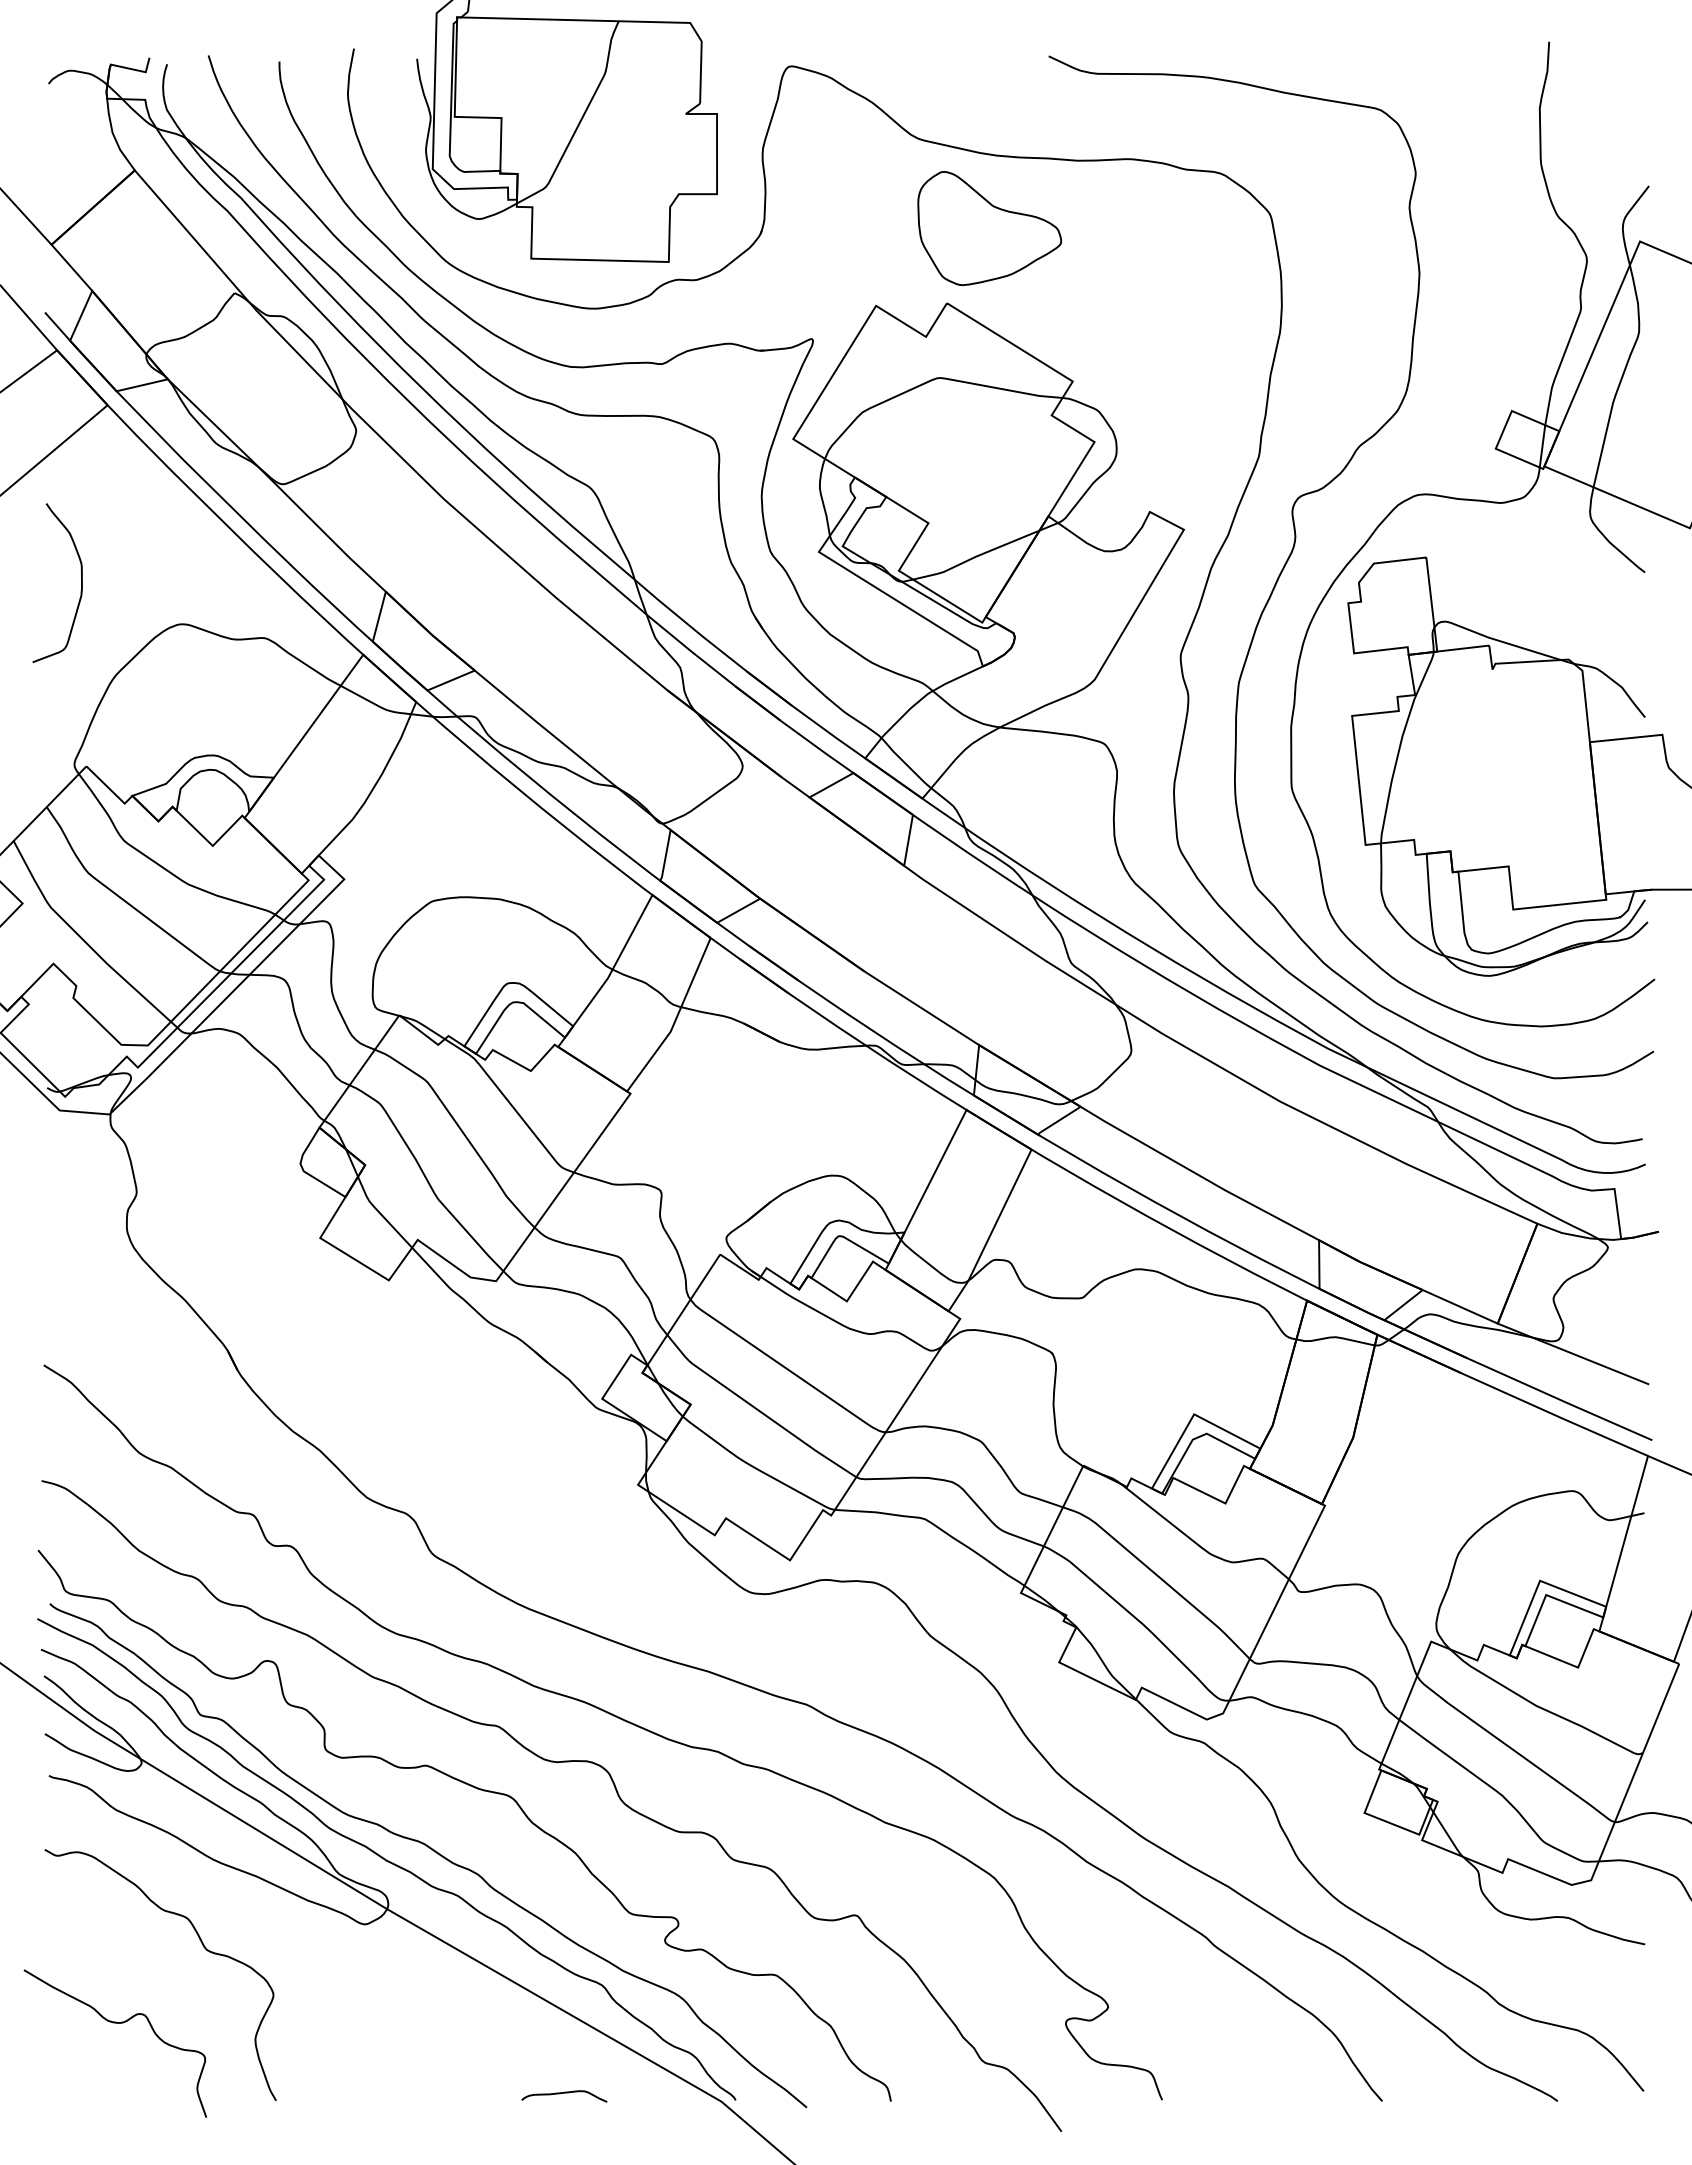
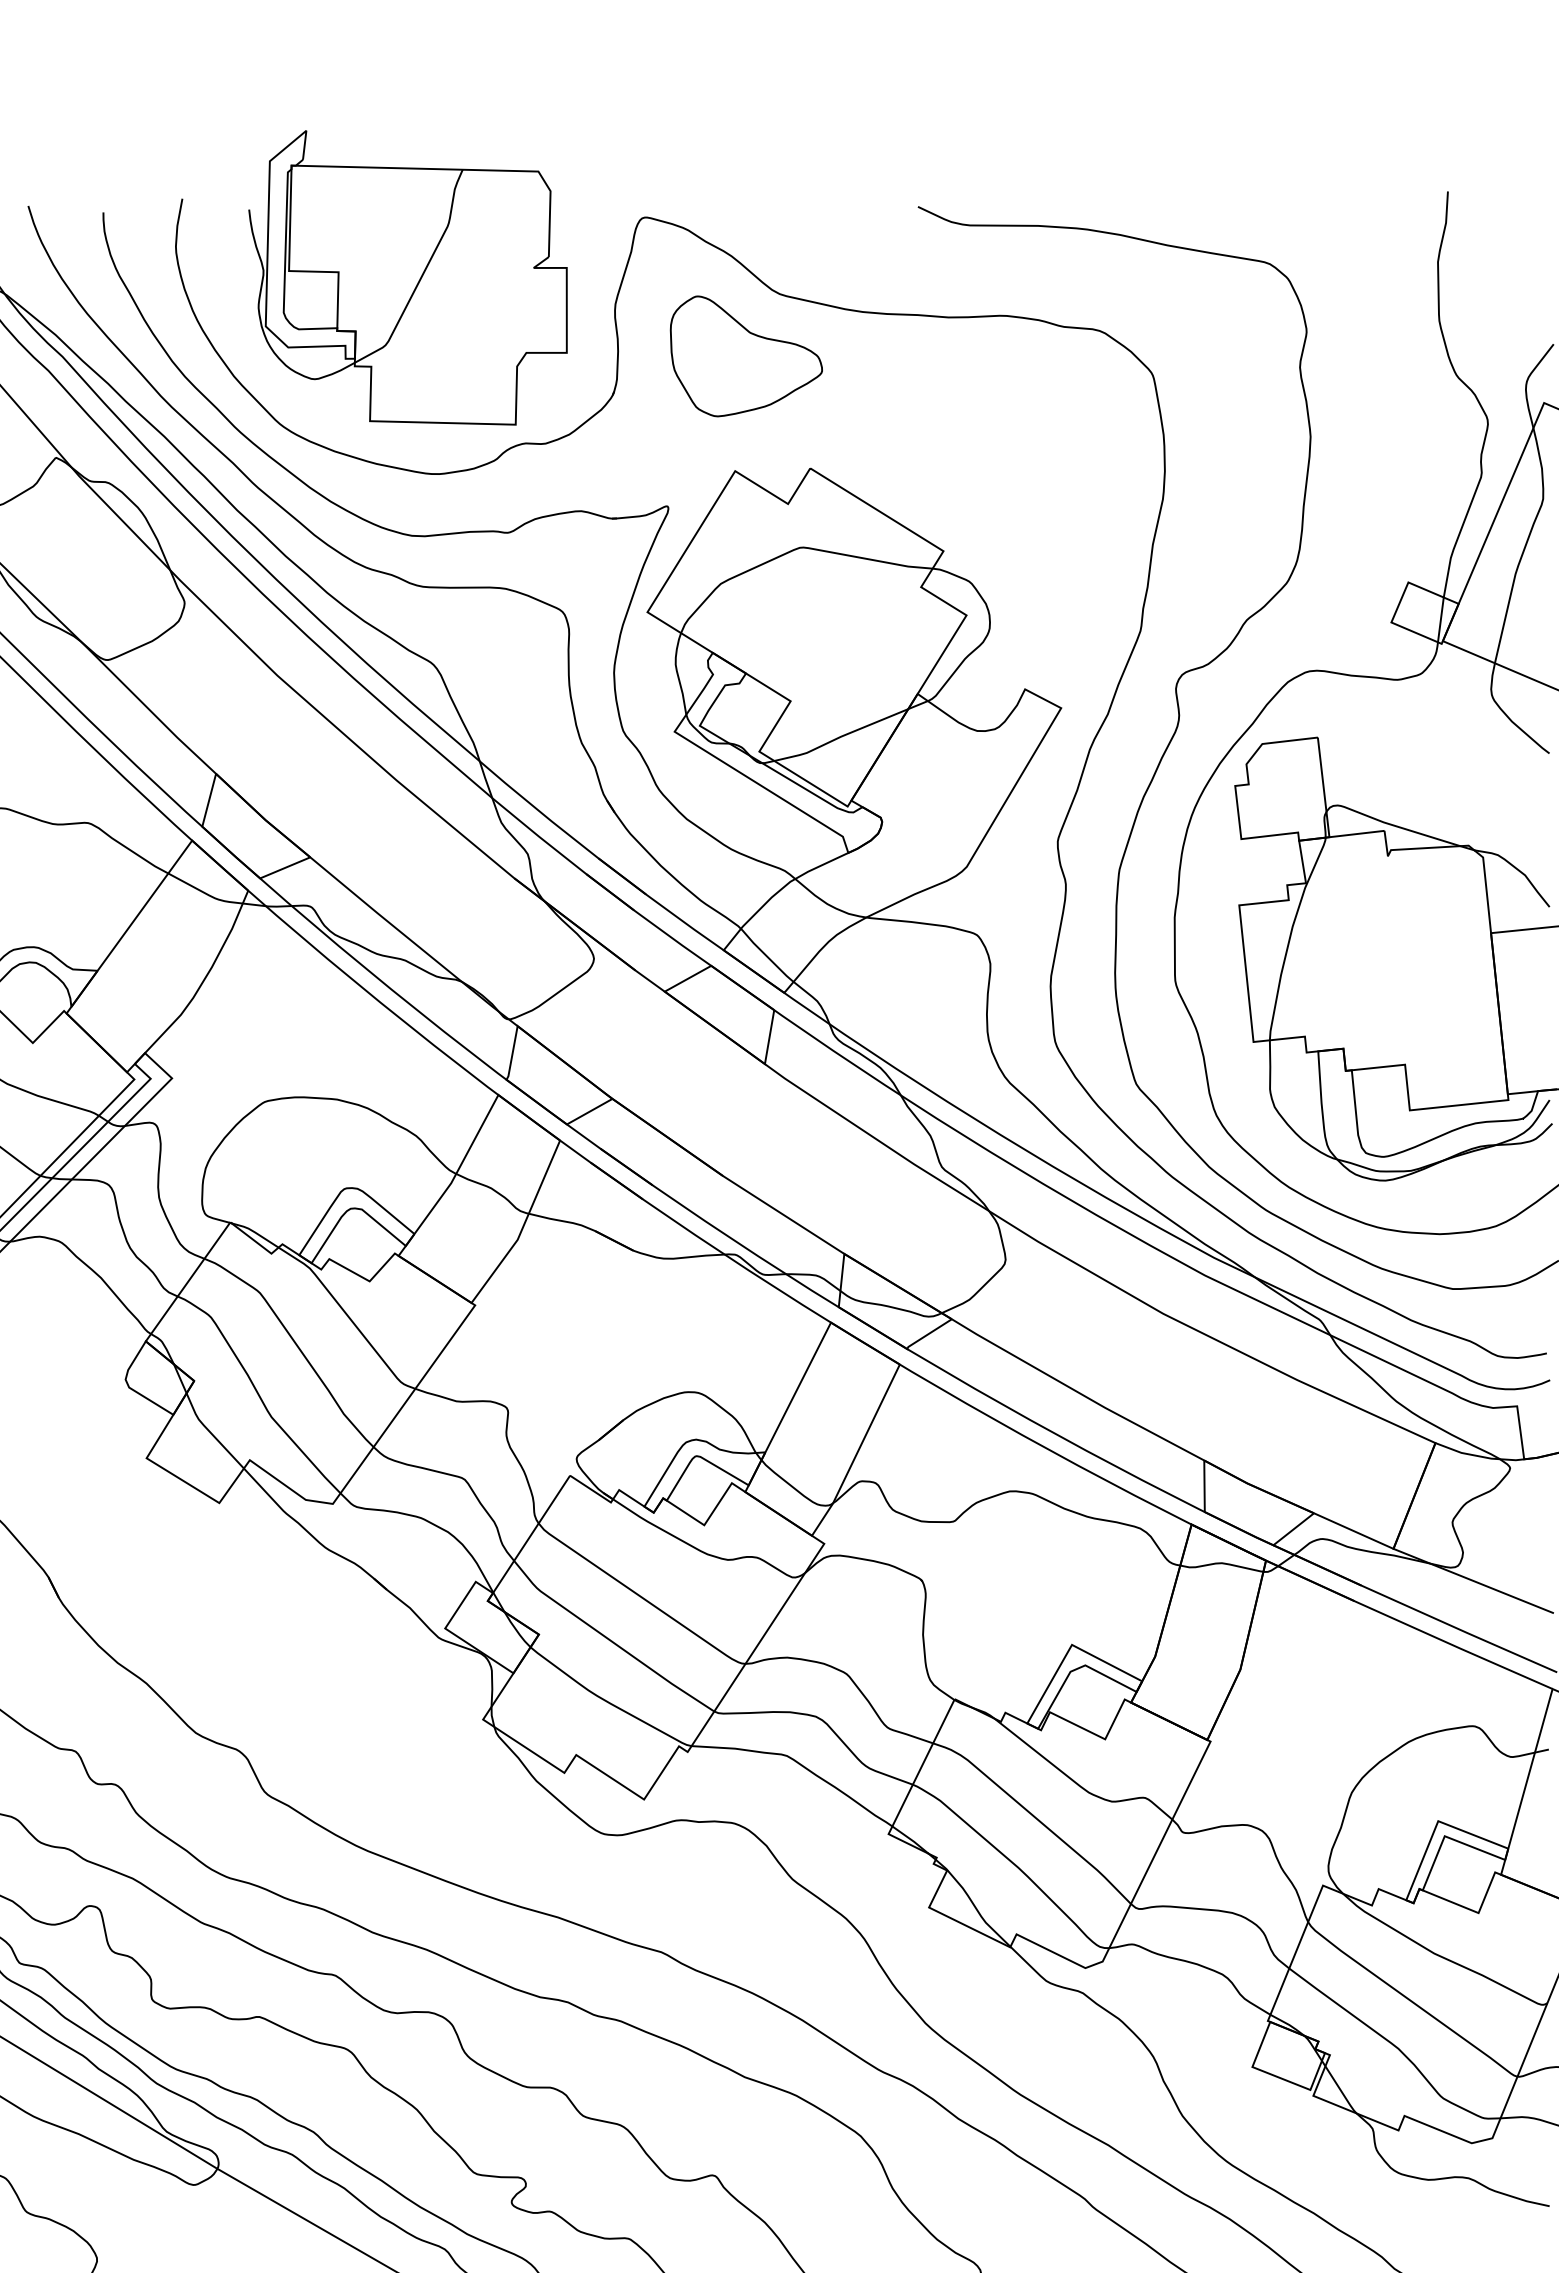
part: (989, 228) -> (746, 356), moved

